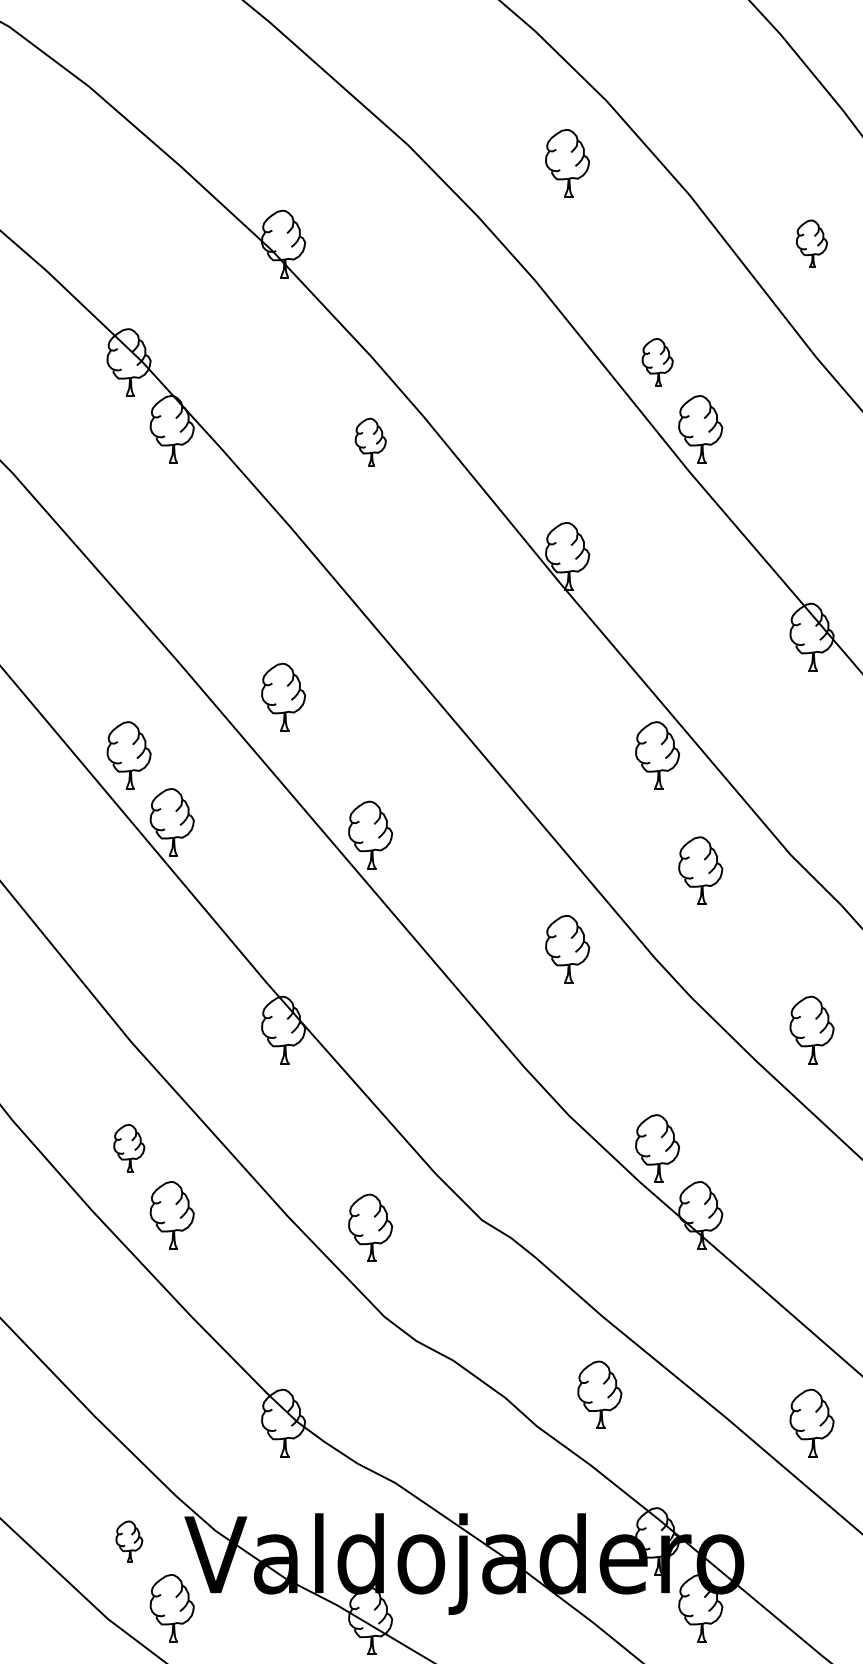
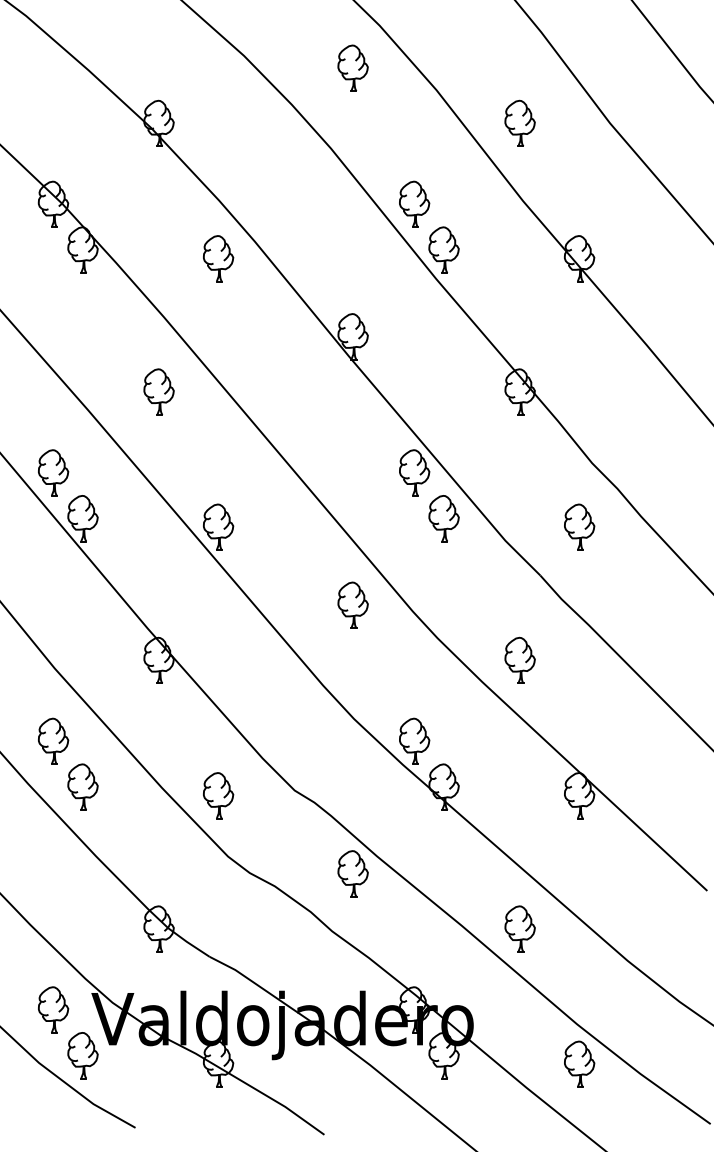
part: (811, 242) -> (519, 122), size x1.43
part: (657, 361) -> (414, 203), size x1.43
part: (370, 441) -> (218, 258), size x1.43
part: (282, 696) -> (158, 391), moved
part: (699, 870) -> (443, 518), moved
part: (129, 1147) -> (53, 740), size x1.43
part: (598, 1394) -> (352, 873), moved
part: (129, 1540) -> (53, 1009), size x1.67

